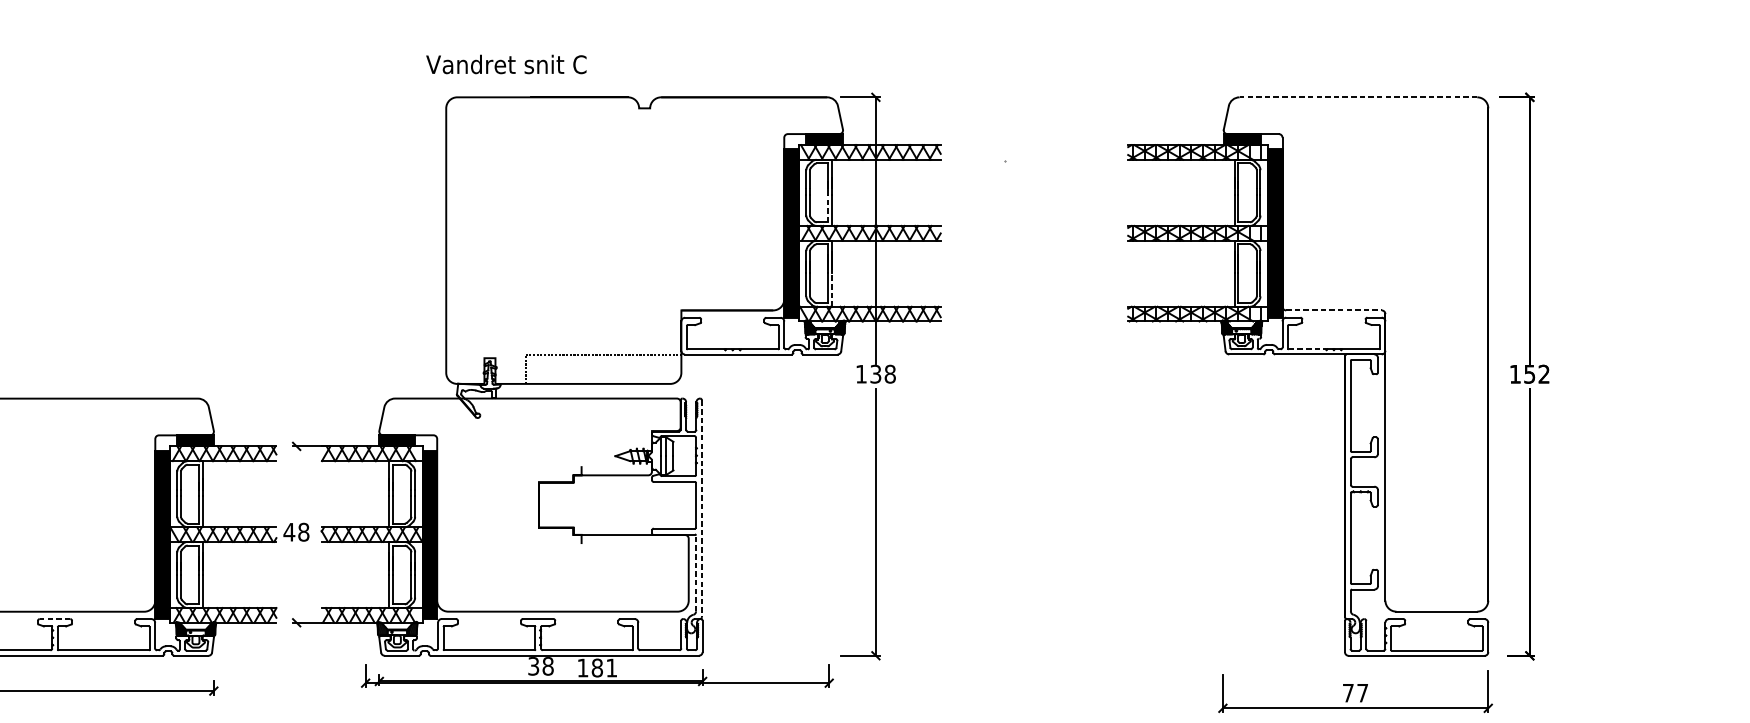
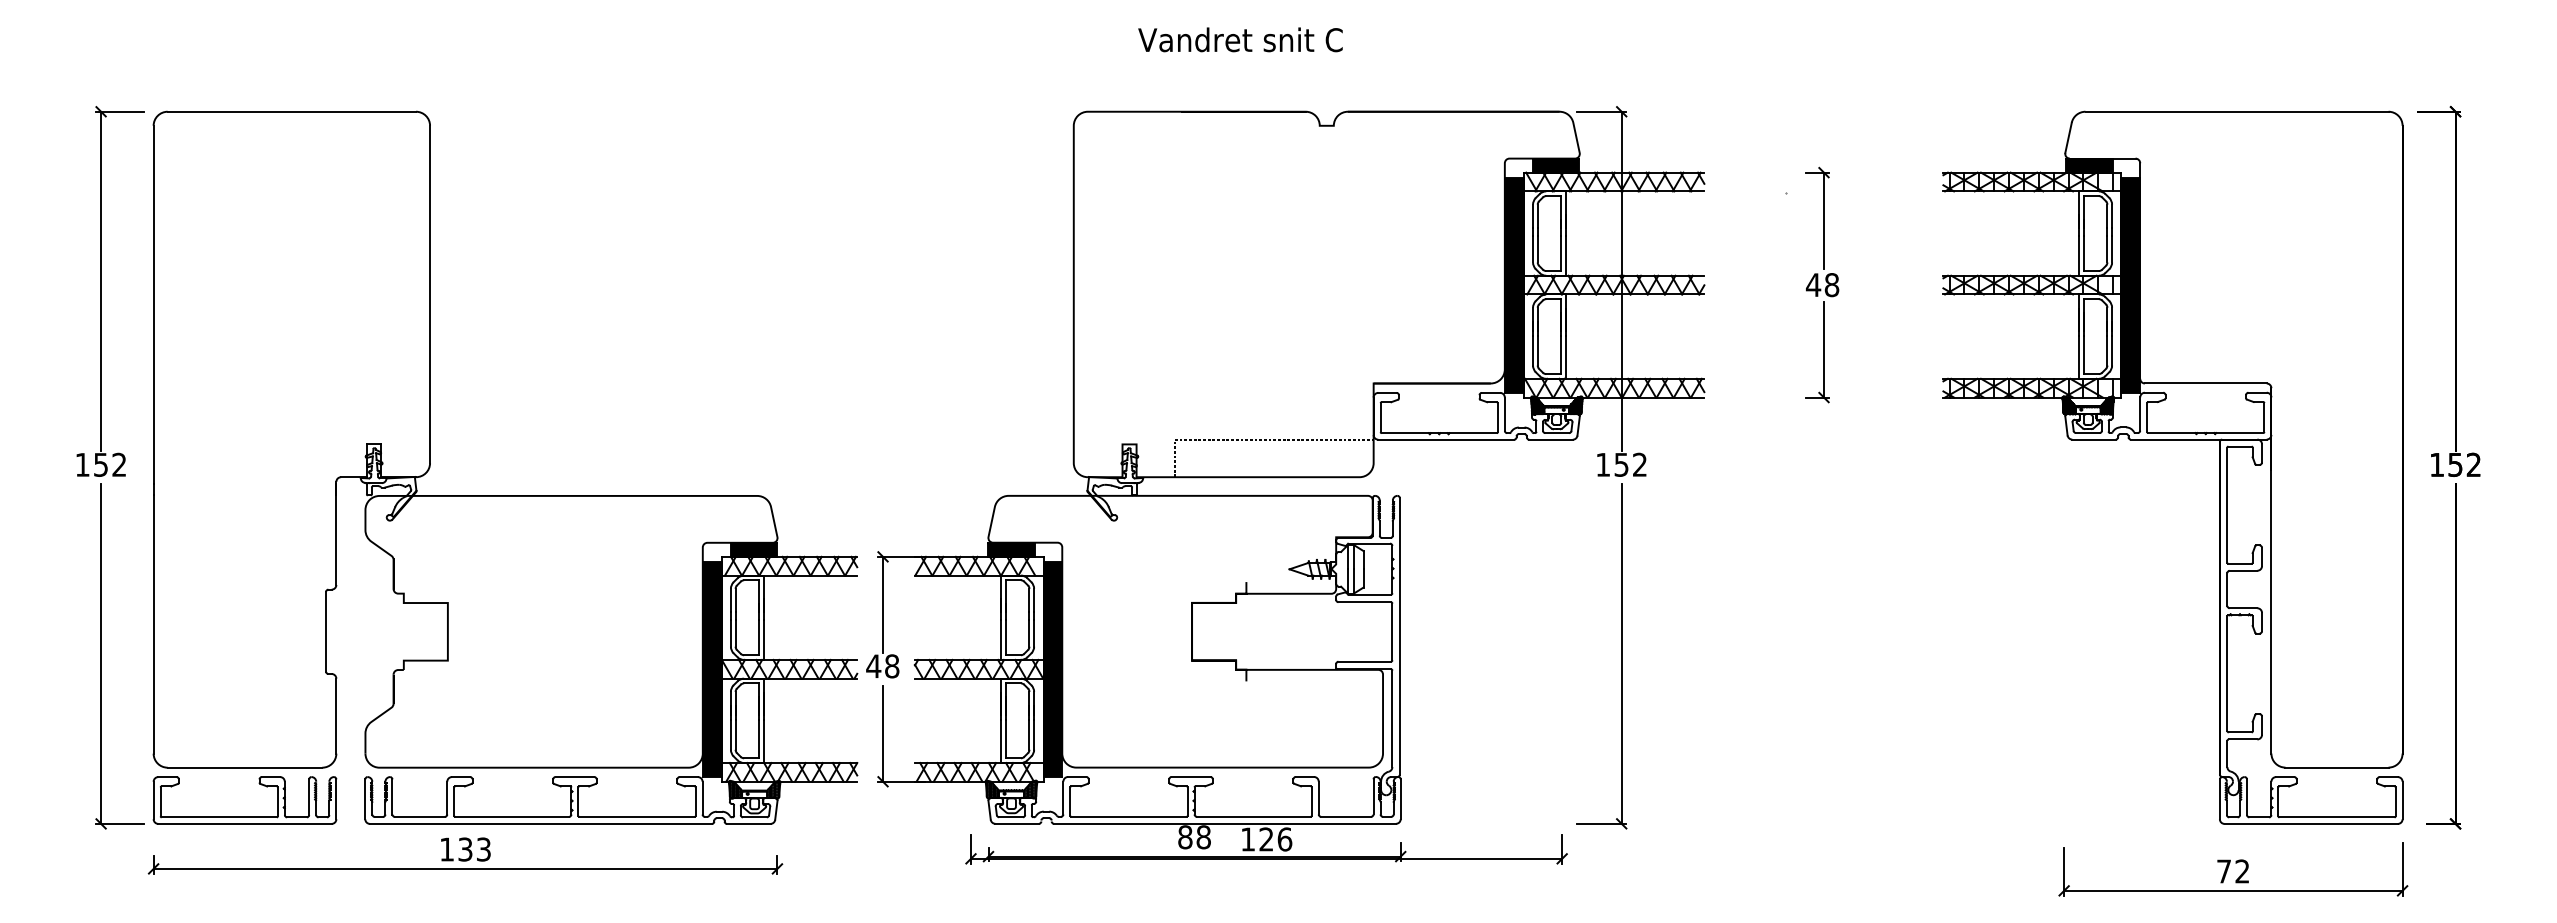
text: (506, 64) -> (1240, 39), moved
line: (1358, 97) -> (2237, 111), dashed -> solid
line: (828, 208) -> (1561, 253), dashed -> solid
part: (1033, 232) -> (1822, 284), added
line: (831, 290) -> (1565, 357), dashed -> solid
line: (1333, 310) -> (2205, 383), dashed -> solid
line: (1307, 349) -> (2171, 433), dashed -> solid
text: (883, 373) -> (1631, 464), 138 -> 152
line: (297, 483) -> (883, 604), added
line: (701, 508) -> (1399, 636), dashed -> solid
line: (696, 573) -> (1392, 718), dashed -> solid
line: (297, 584) -> (883, 733), added
line: (54, 619) -> (574, 777), dashed -> solid
text: (533, 666) -> (1185, 837), 38 -> 88
text: (604, 668) -> (1275, 839), 181 -> 126
text: (1362, 693) -> (2242, 871), 77 -> 72

